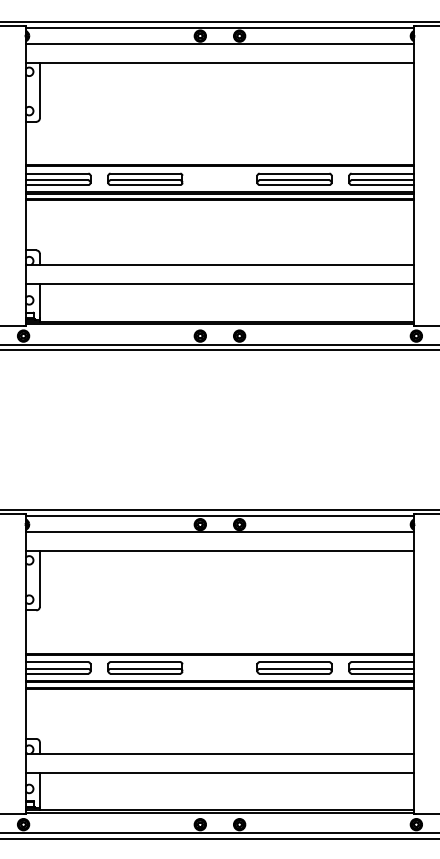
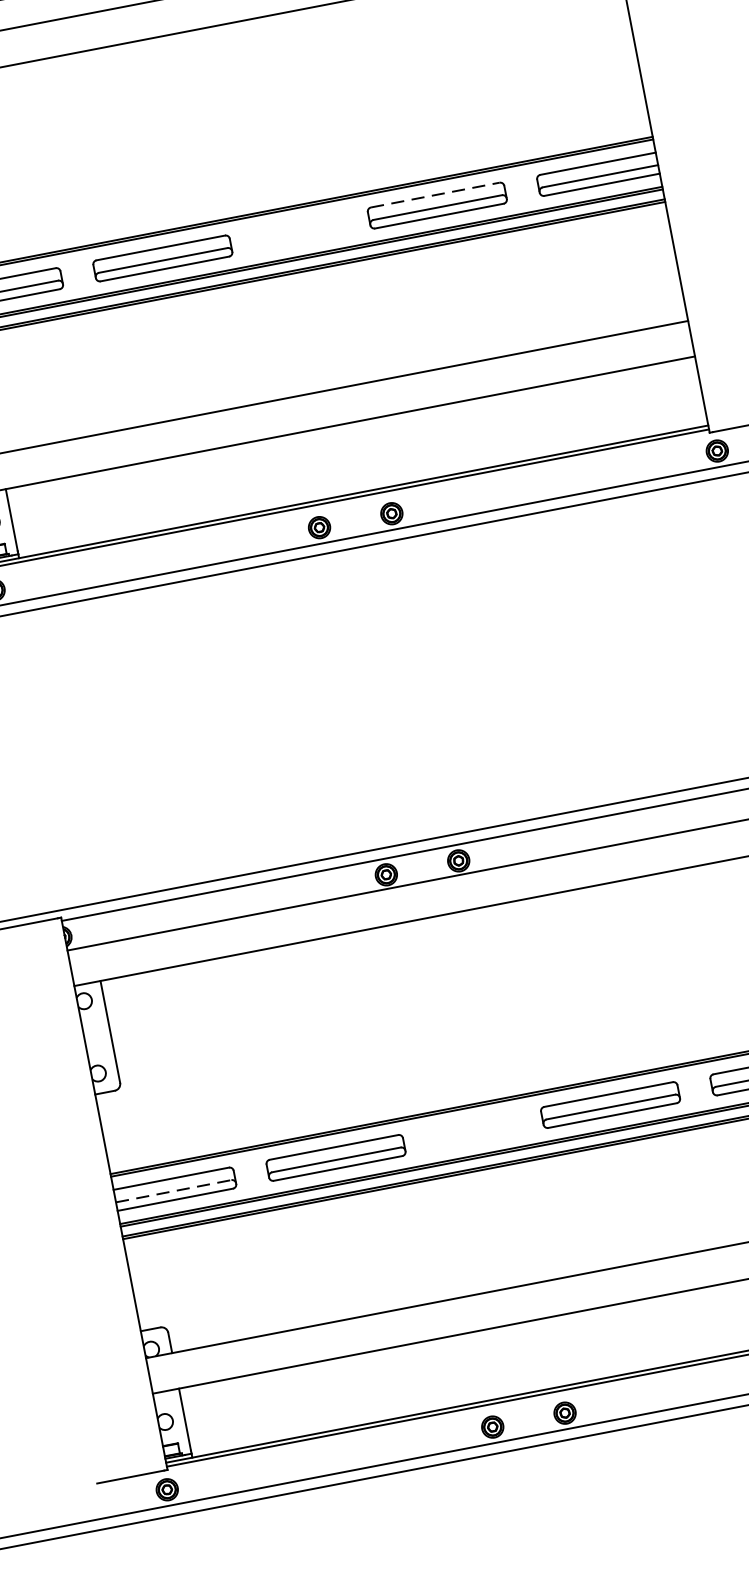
line: (294, 173) -> (435, 194), solid -> dashed
line: (57, 668) -> (174, 1190), solid -> dashed

